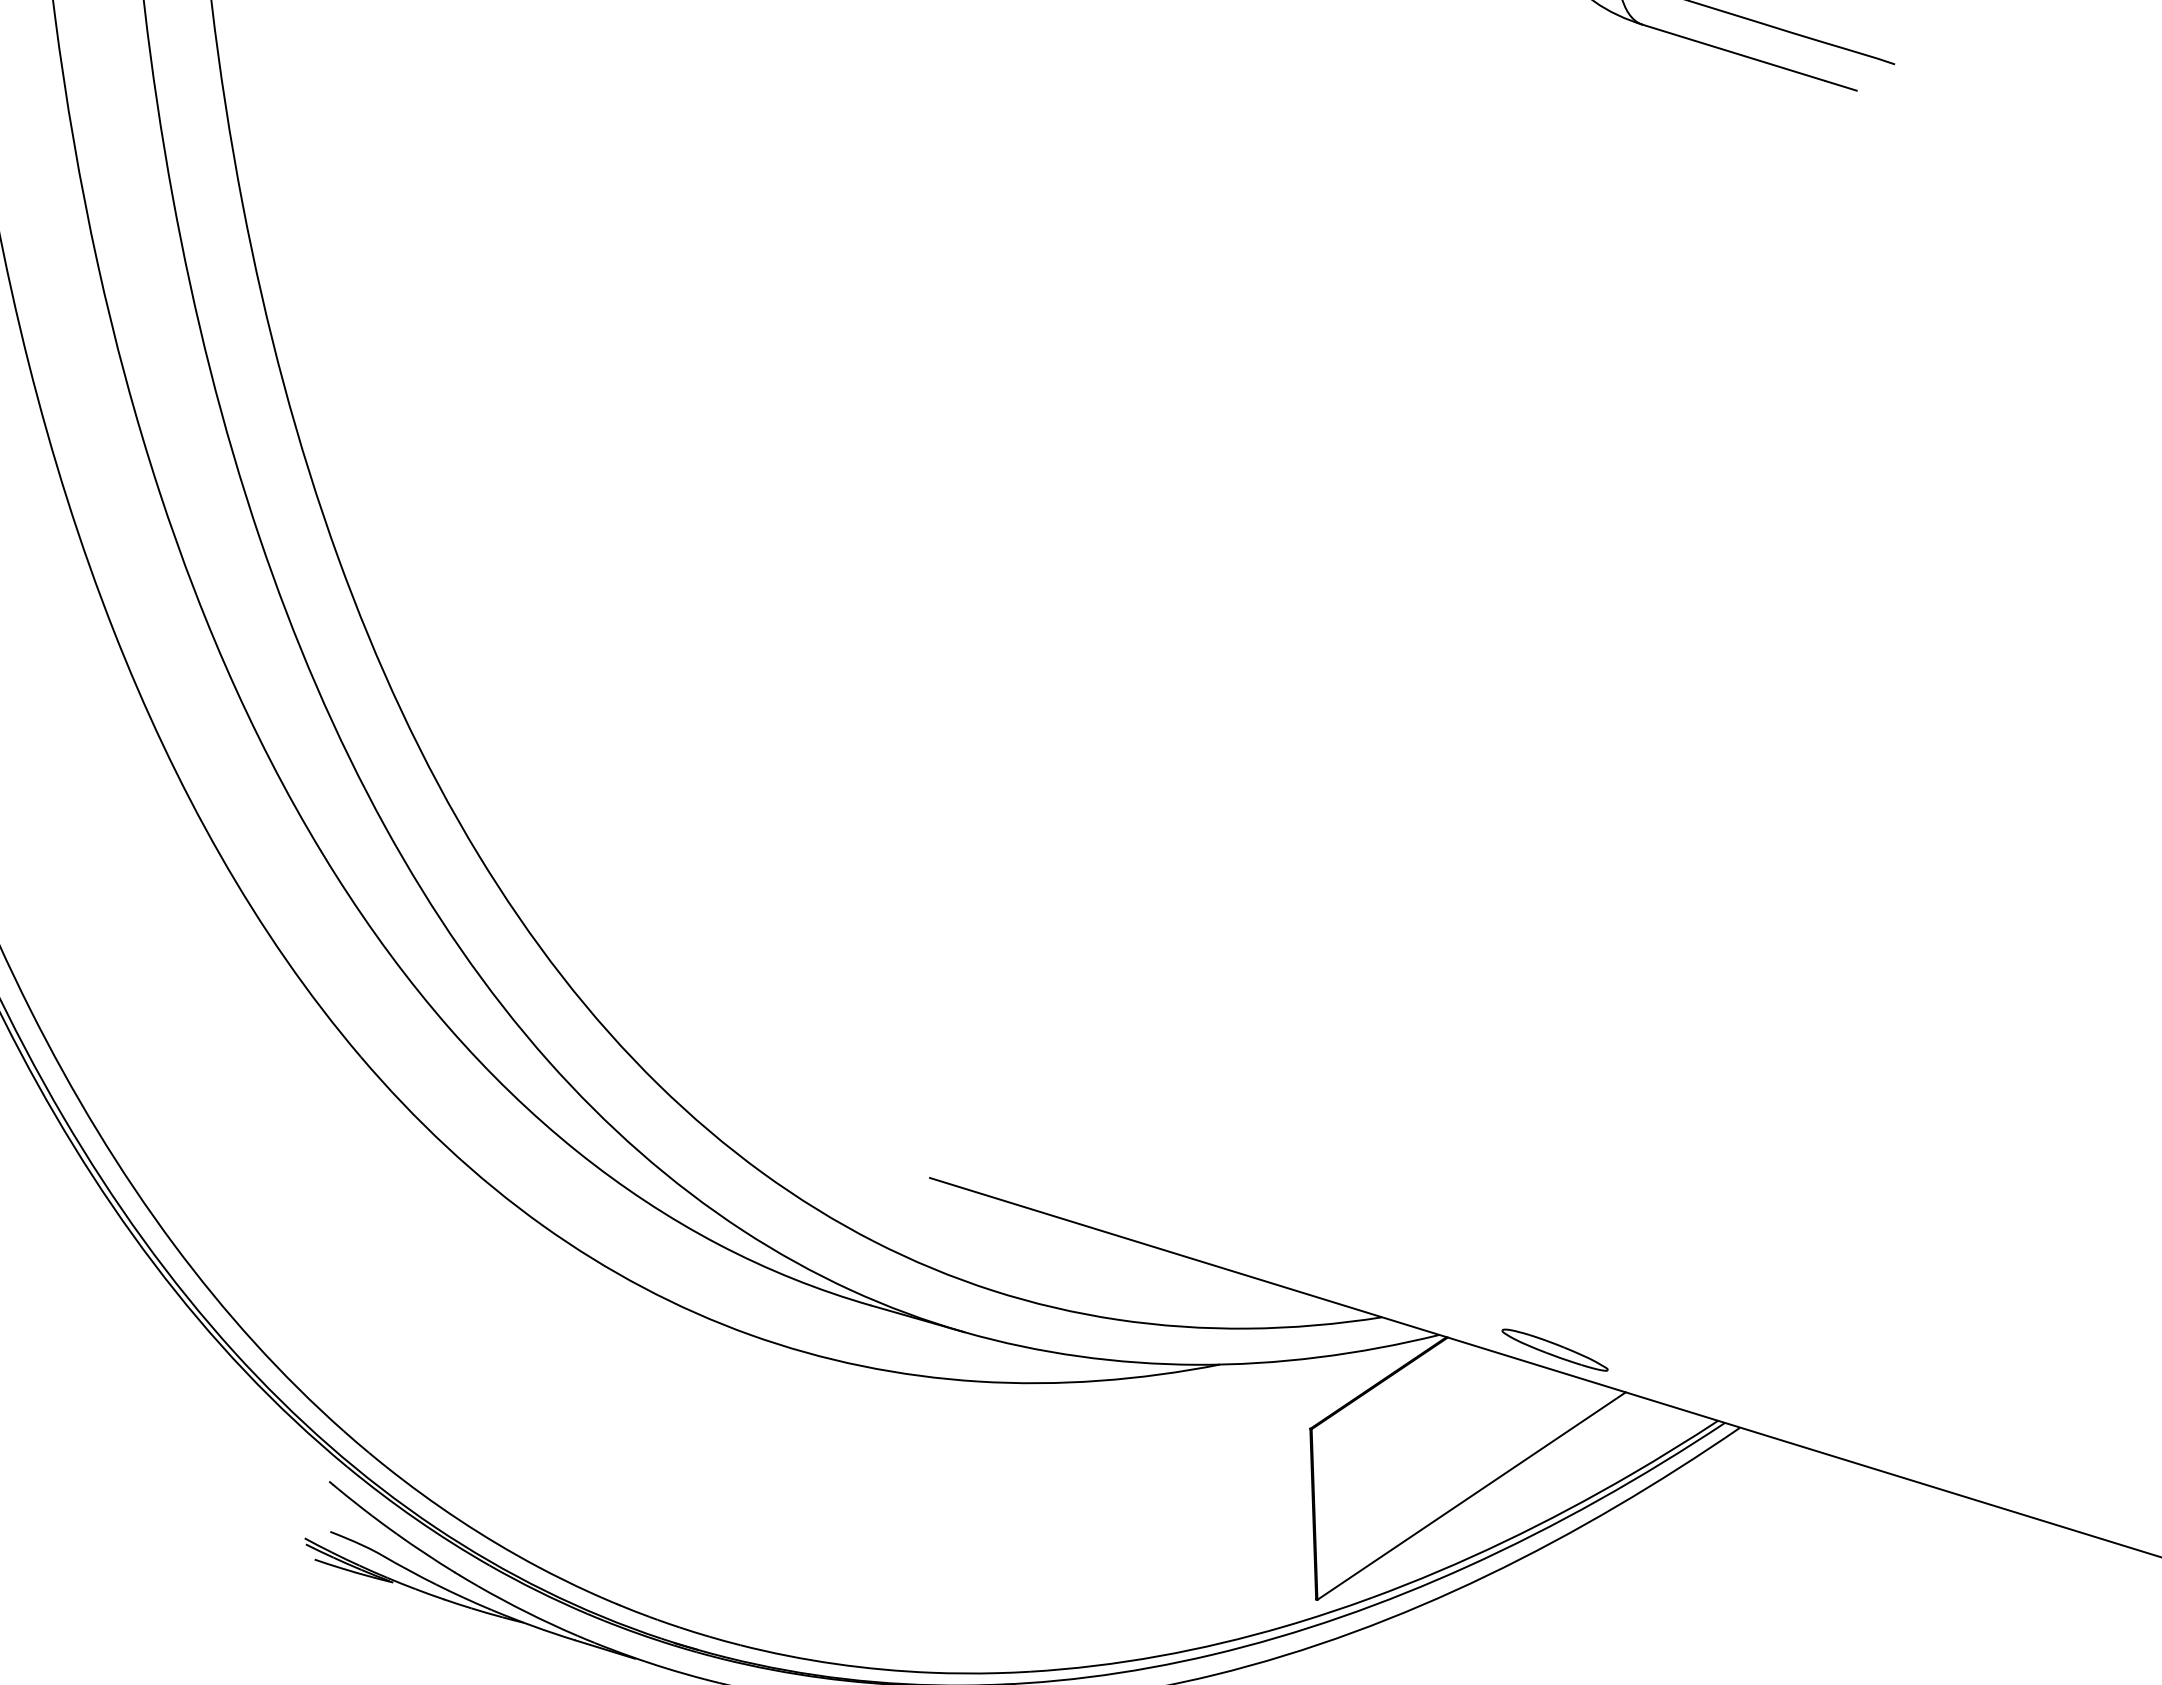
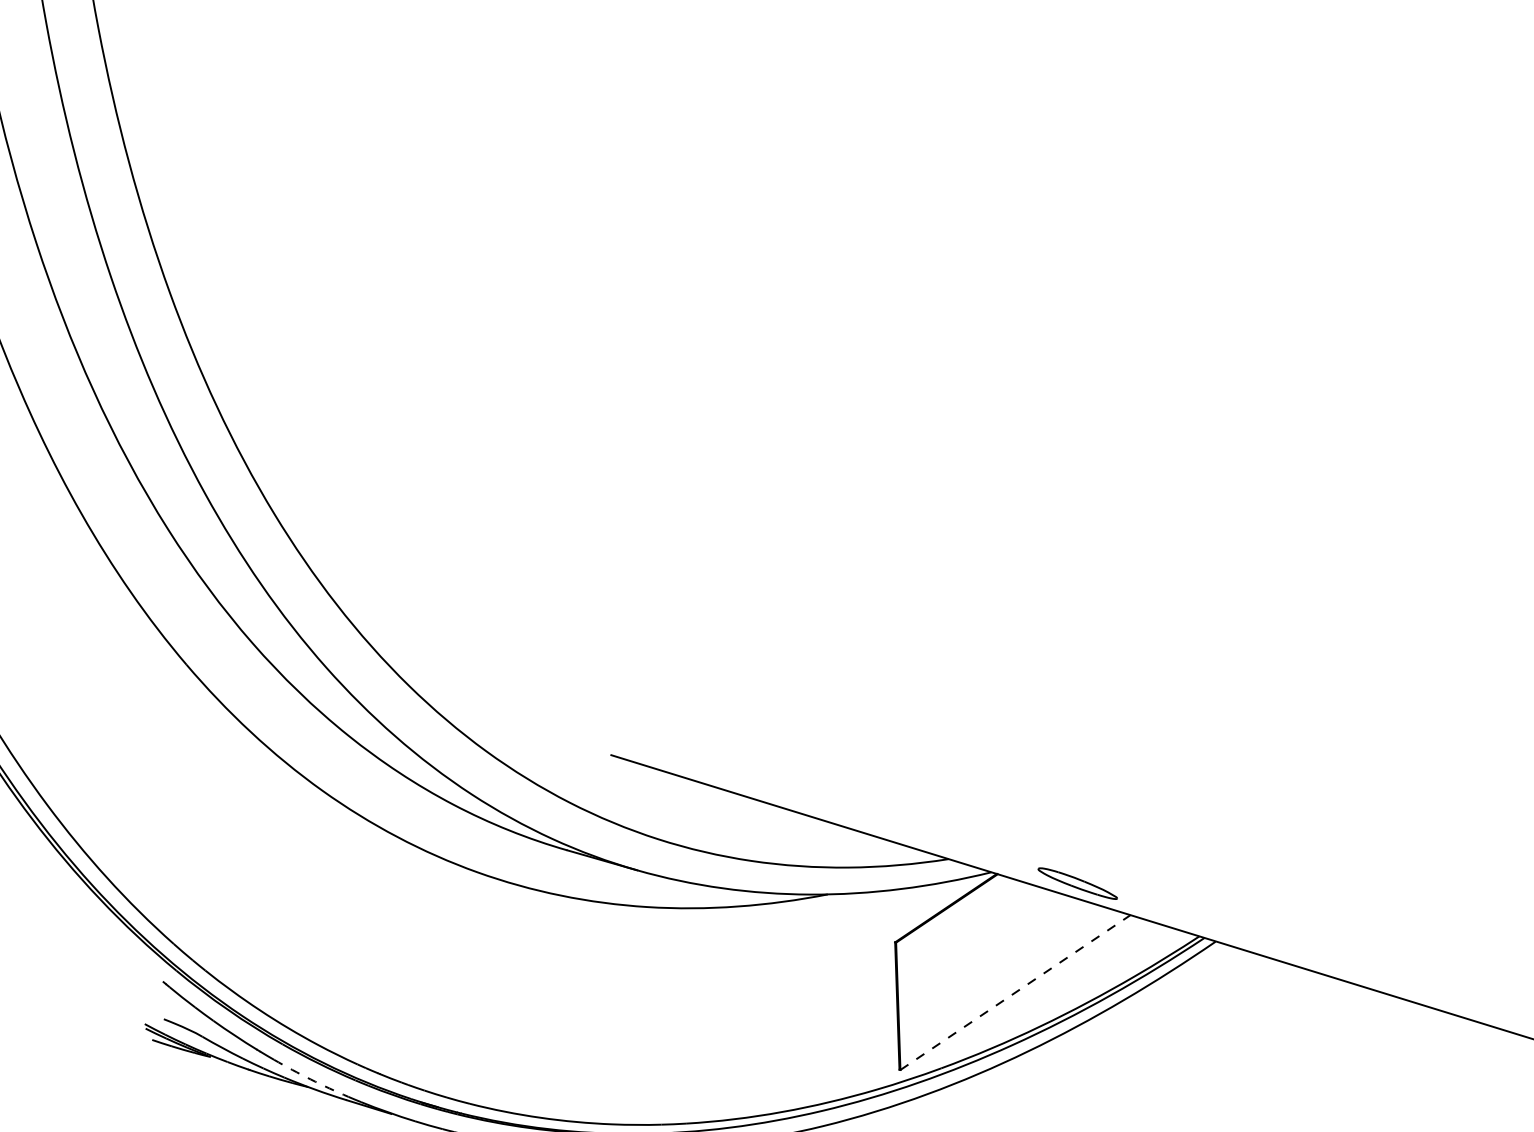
line: (1471, 1496) -> (1015, 992), solid -> dashed
arc: (527, 1612) -> (310, 1079), solid -> dashed

